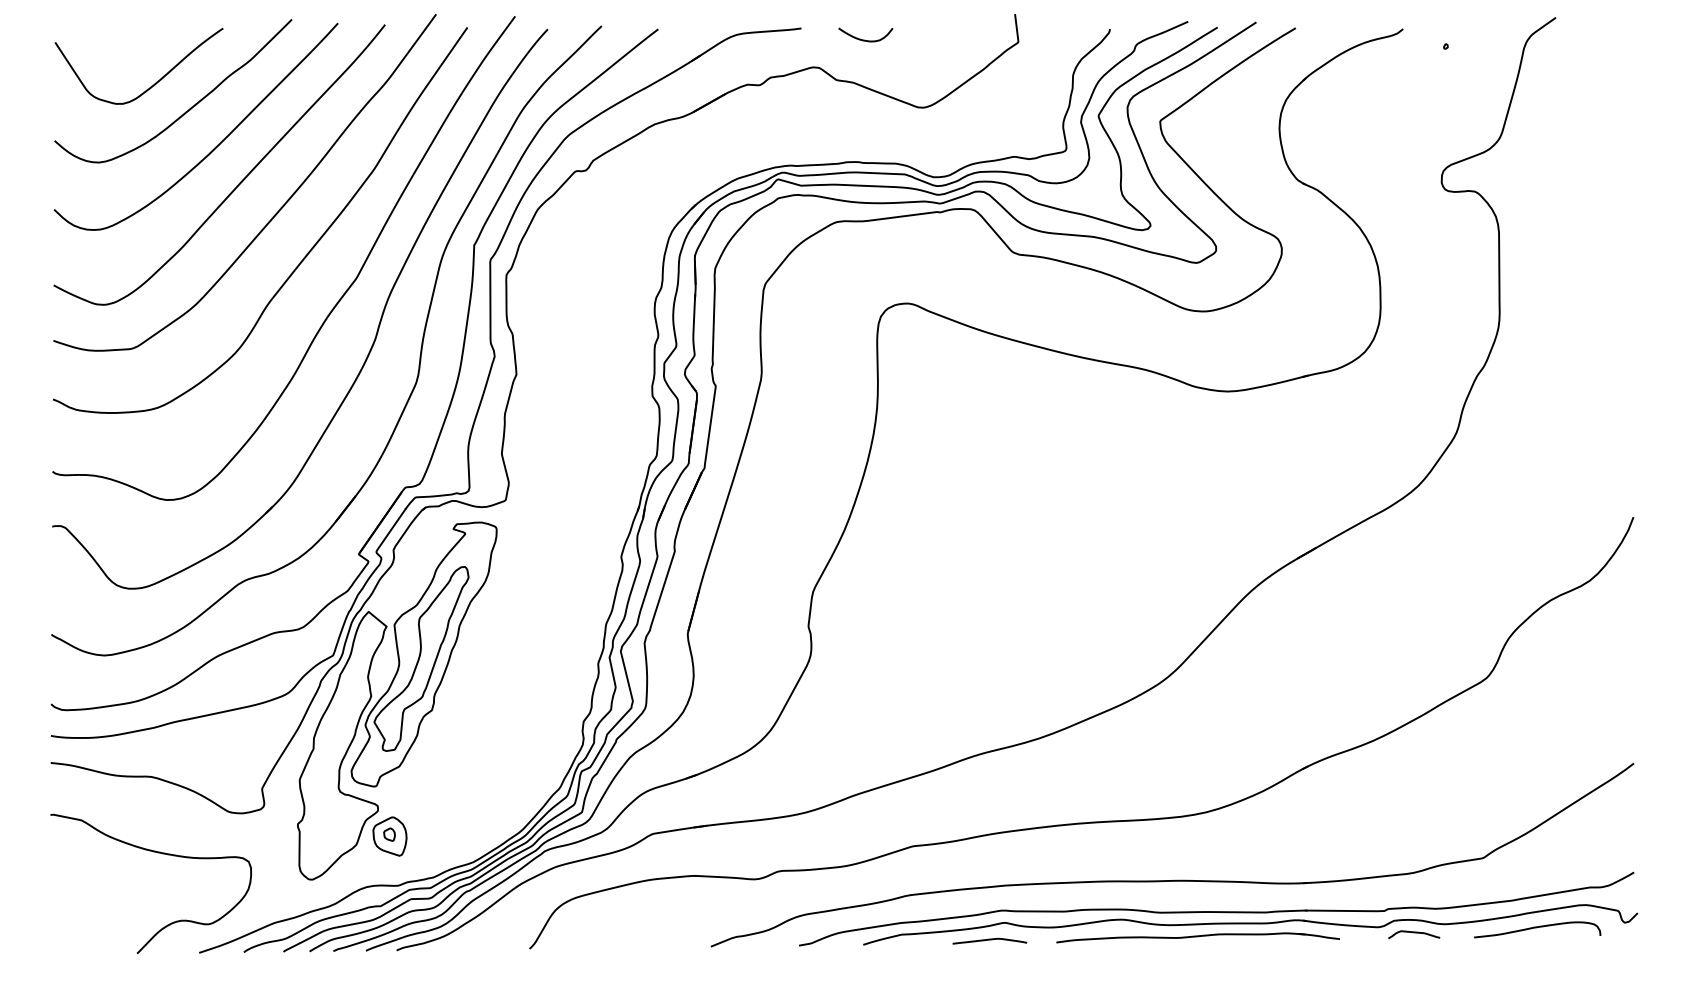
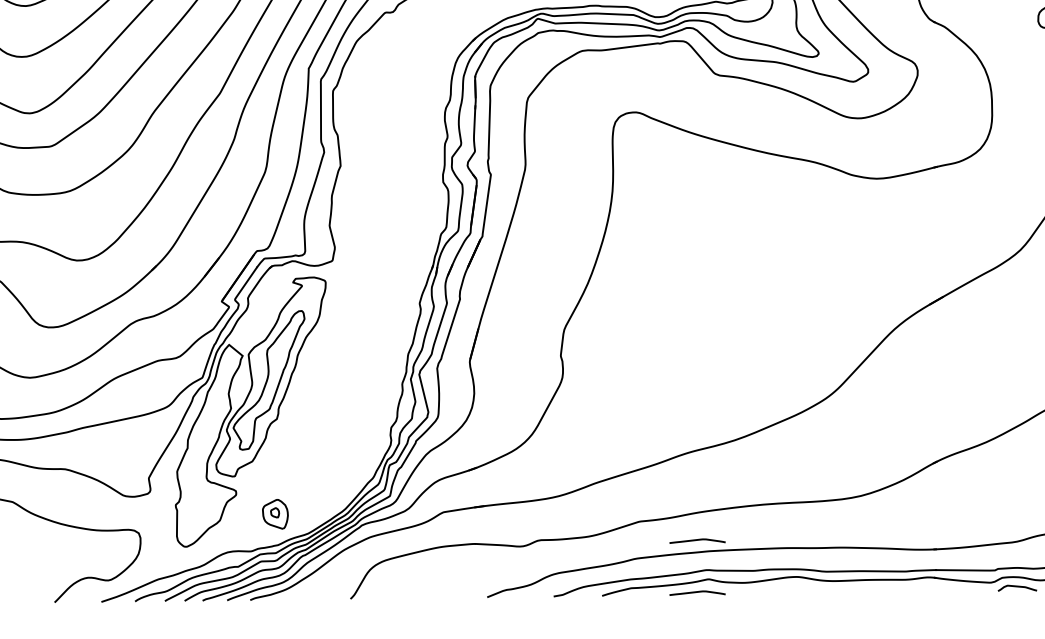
part: (389, 836) -> (275, 514), moved
curve: (989, 871) -> (697, 540), added
part: (1197, 937) -> (854, 590), removed

